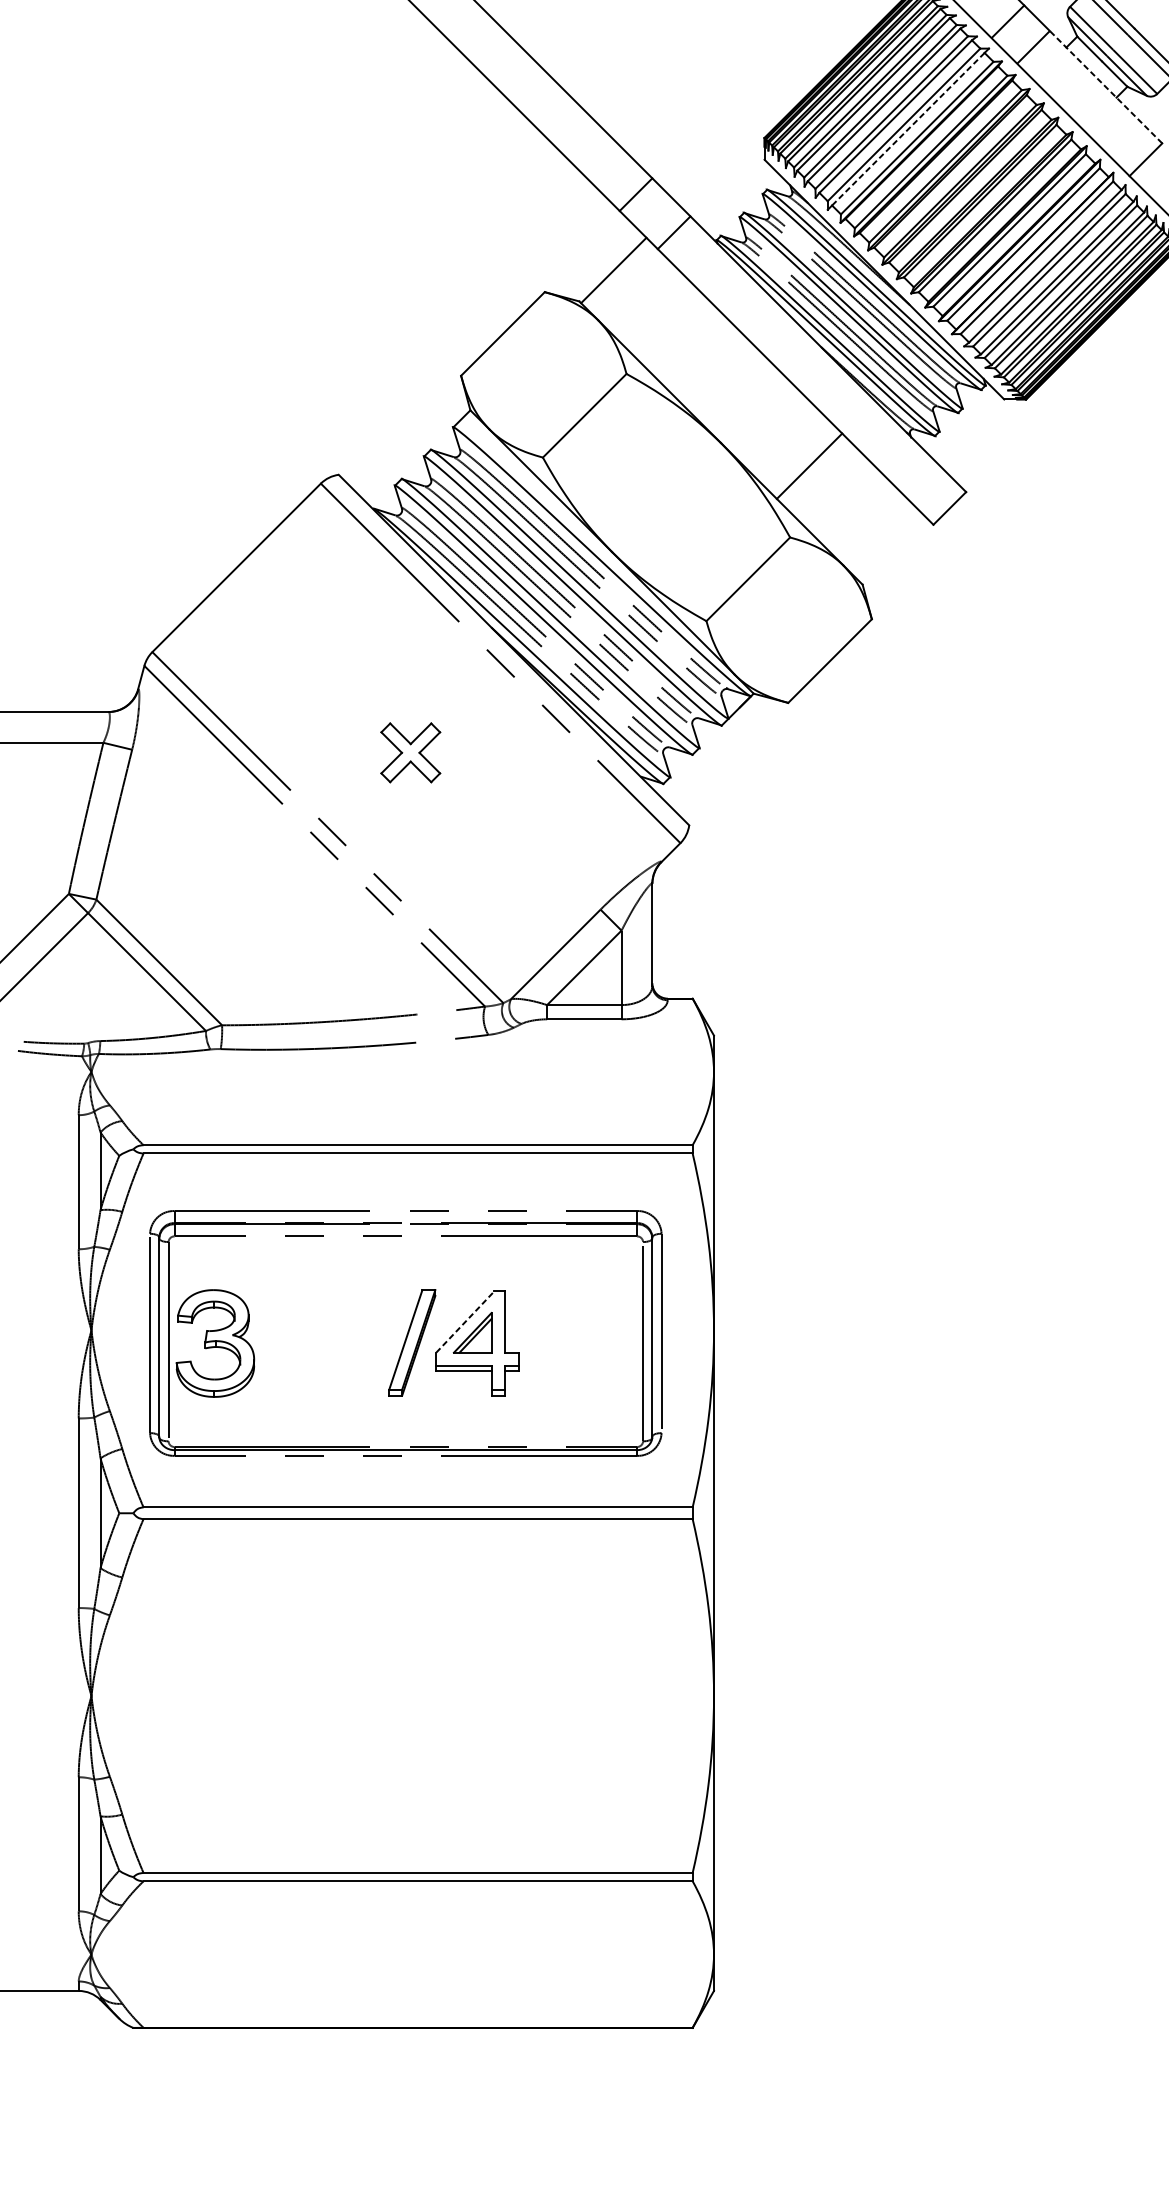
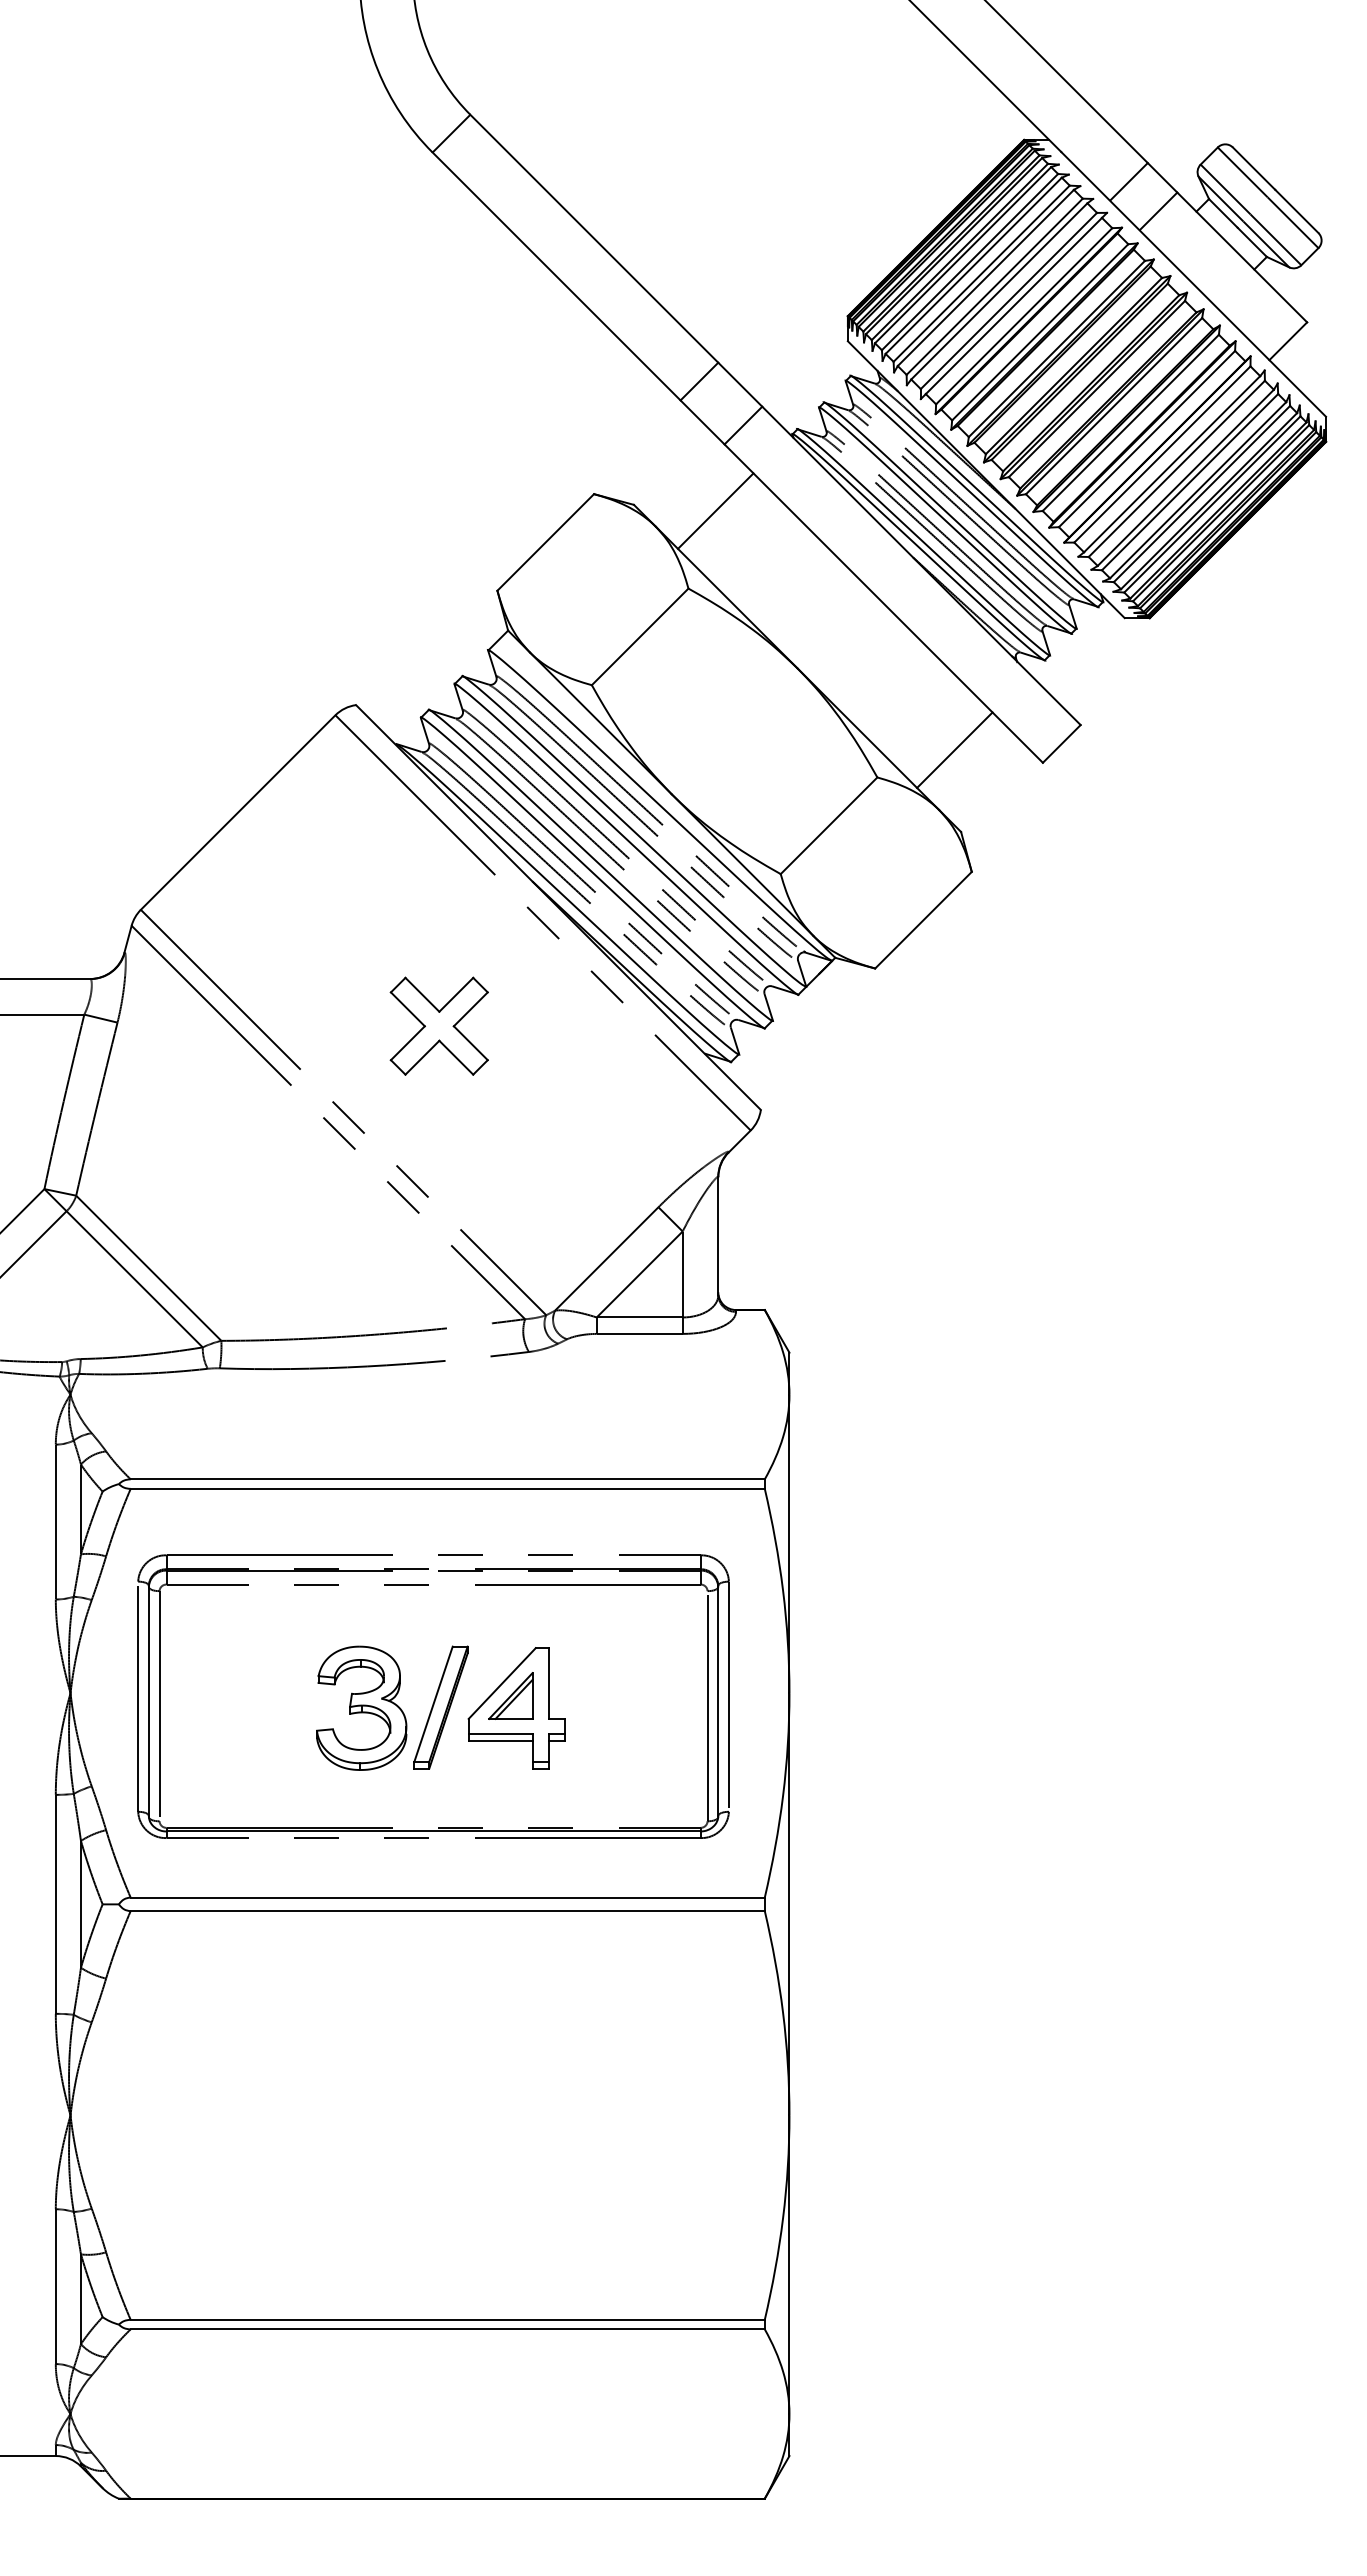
line: (1106, 87) -> (1242, 257), dashed -> solid
line: (908, 129) -> (1013, 306), dashed -> solid
line: (613, 269) -> (715, 510), moved
line: (809, 465) -> (954, 749), moved
part: (410, 752) -> (438, 1025), size x1.43
line: (465, 1322) -> (502, 1683), dashed -> solid
part: (215, 1342) -> (361, 1707), moved

